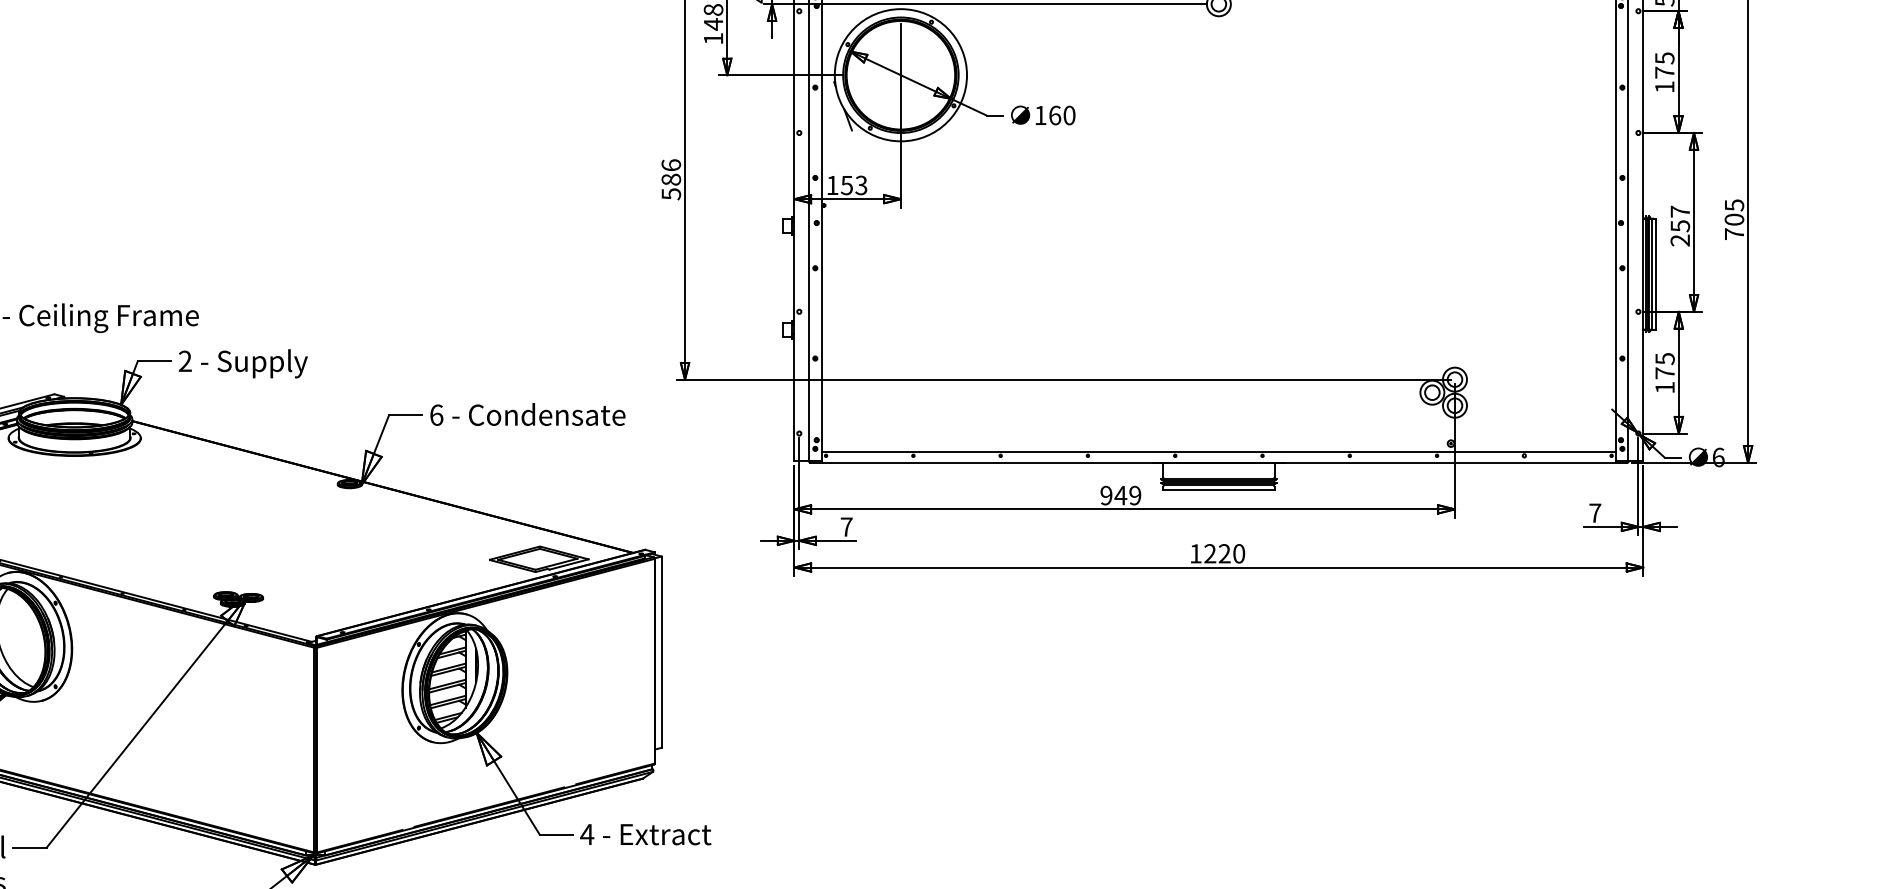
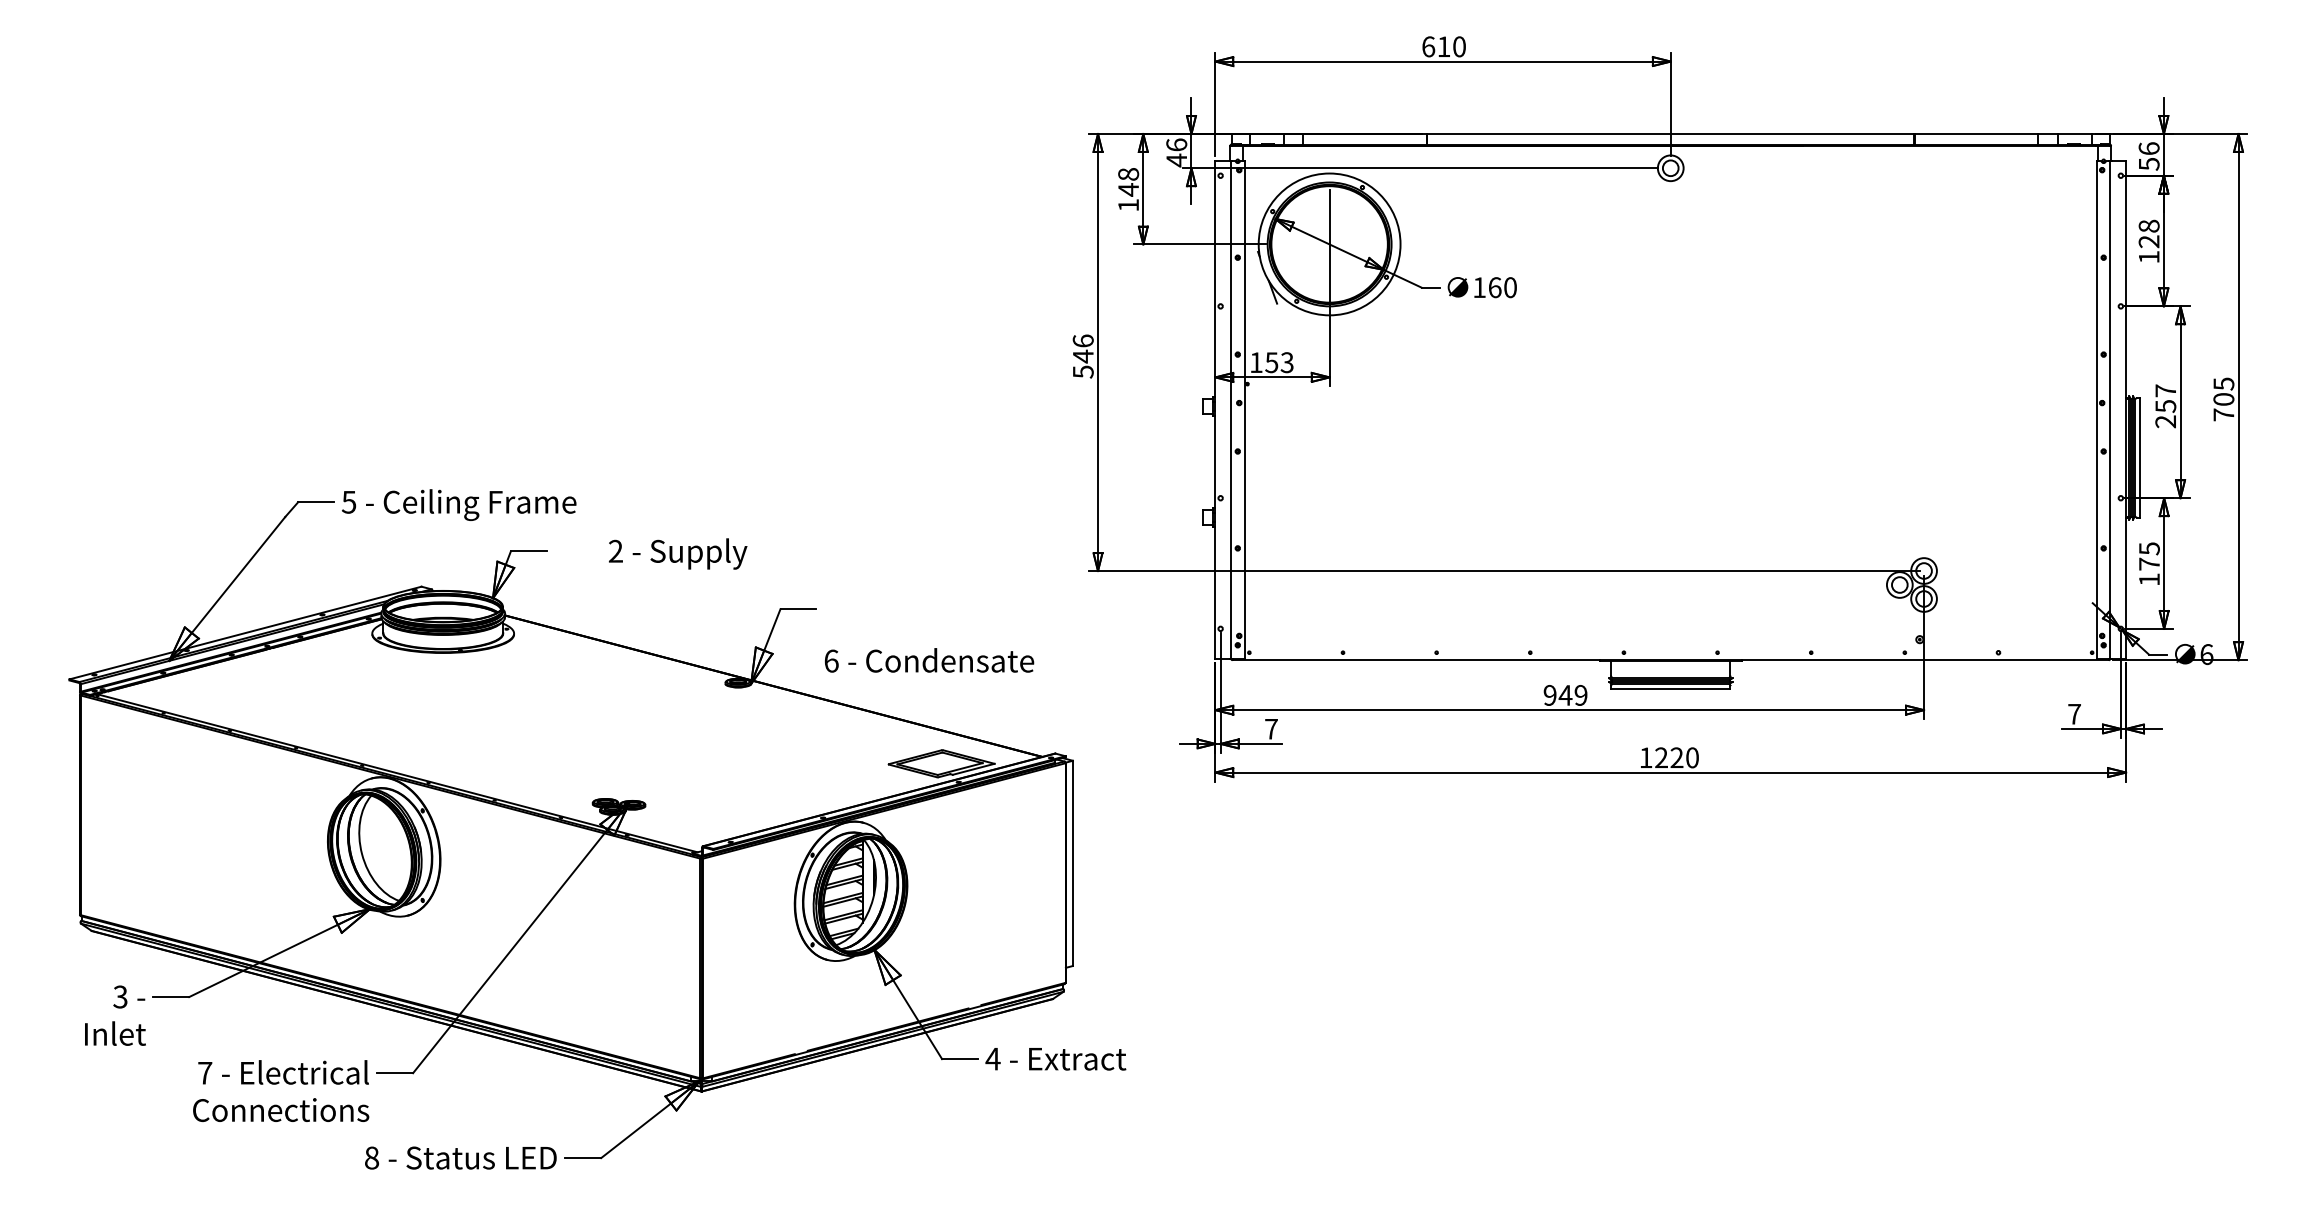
text: (1664, 65) -> (2148, 233), 175 -> 128
text: (670, 179) -> (1082, 356), 586 -> 546
text: (243, 363) -> (678, 553), moved
text: (527, 414) -> (929, 660), moved
line: (1218, 452) -> (1670, 649), removed

